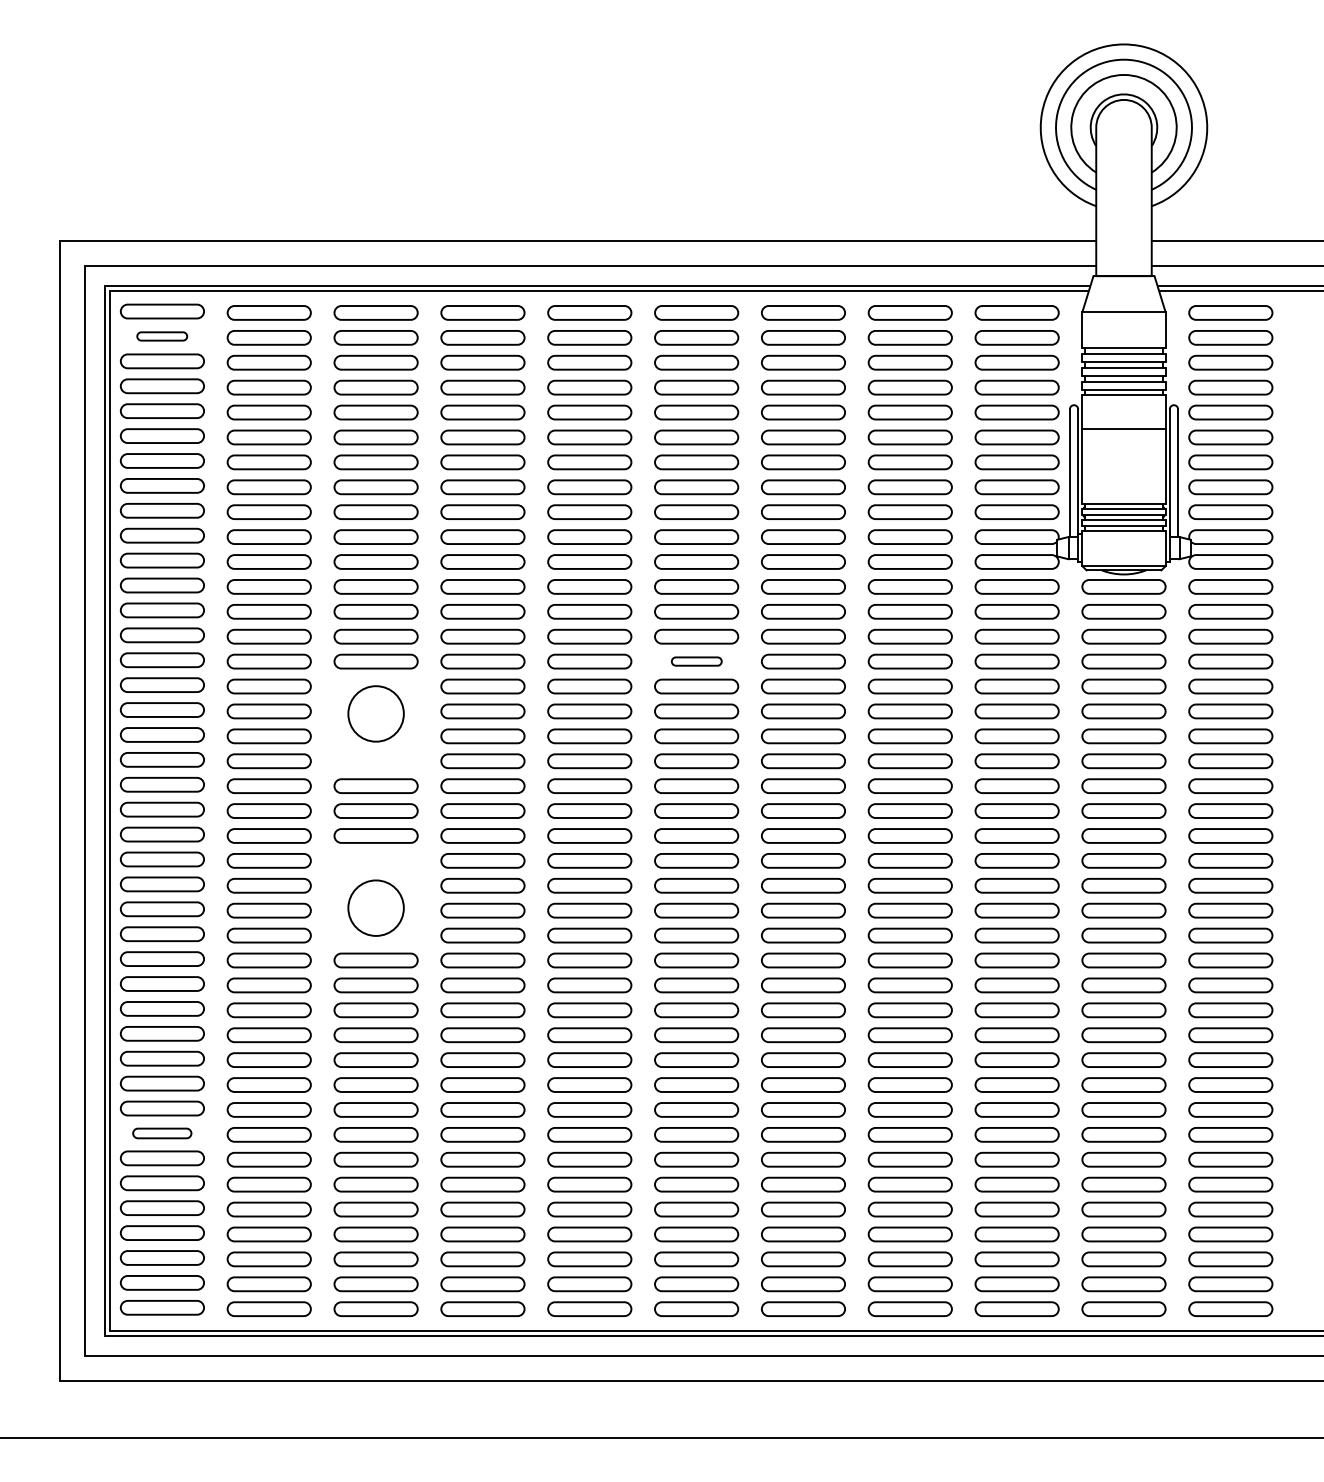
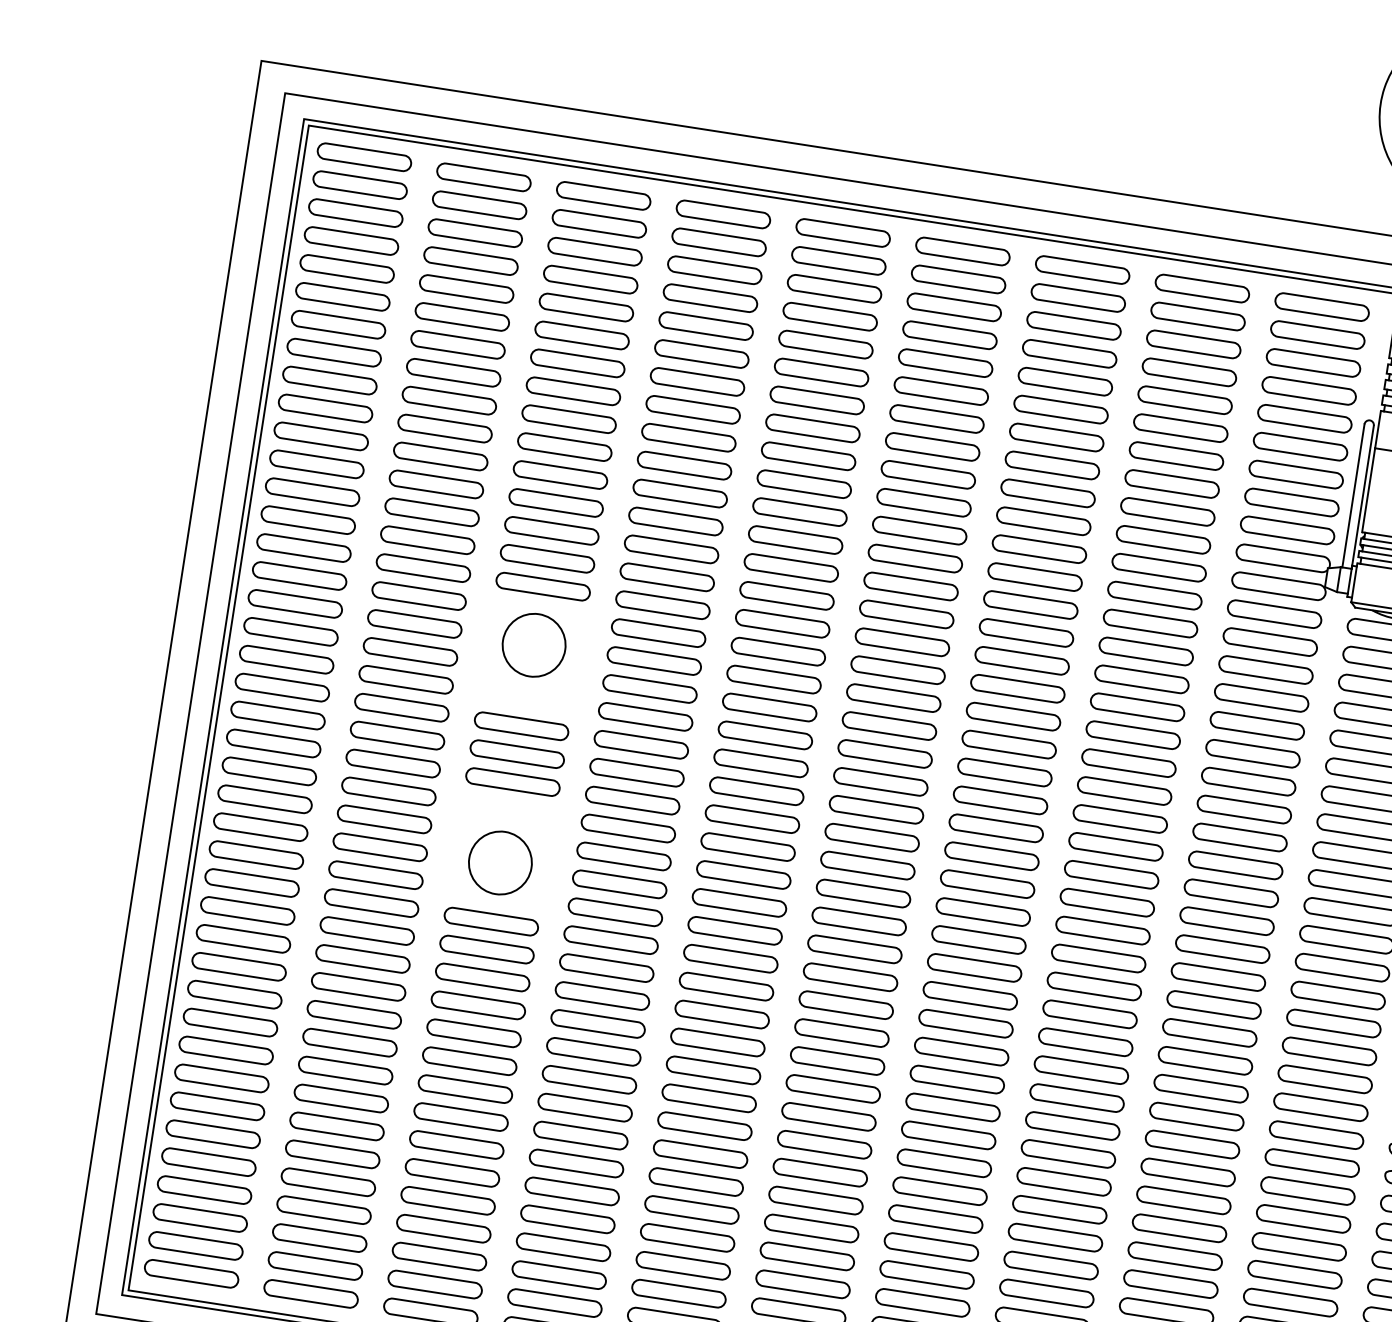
part: (161, 336) -> (359, 185), size x1.67
part: (696, 661) -> (902, 642), size x1.67
part: (161, 1133) -> (220, 1078), size x1.43

